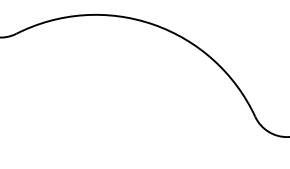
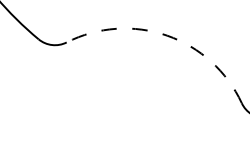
arc: (153, 24) -> (167, 35), solid -> dashed

